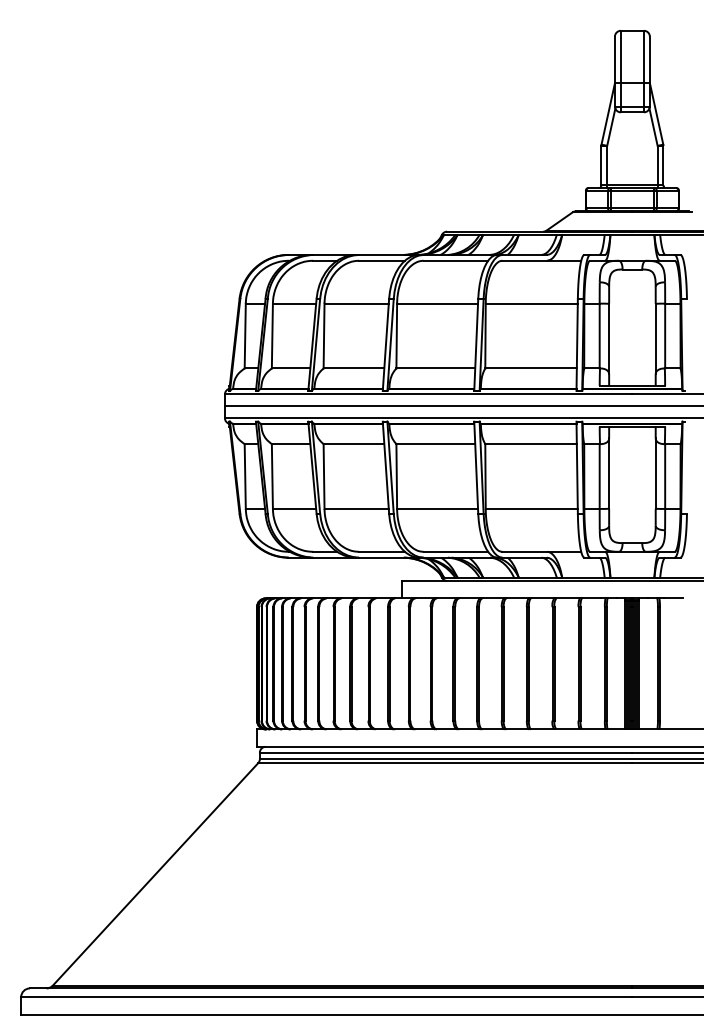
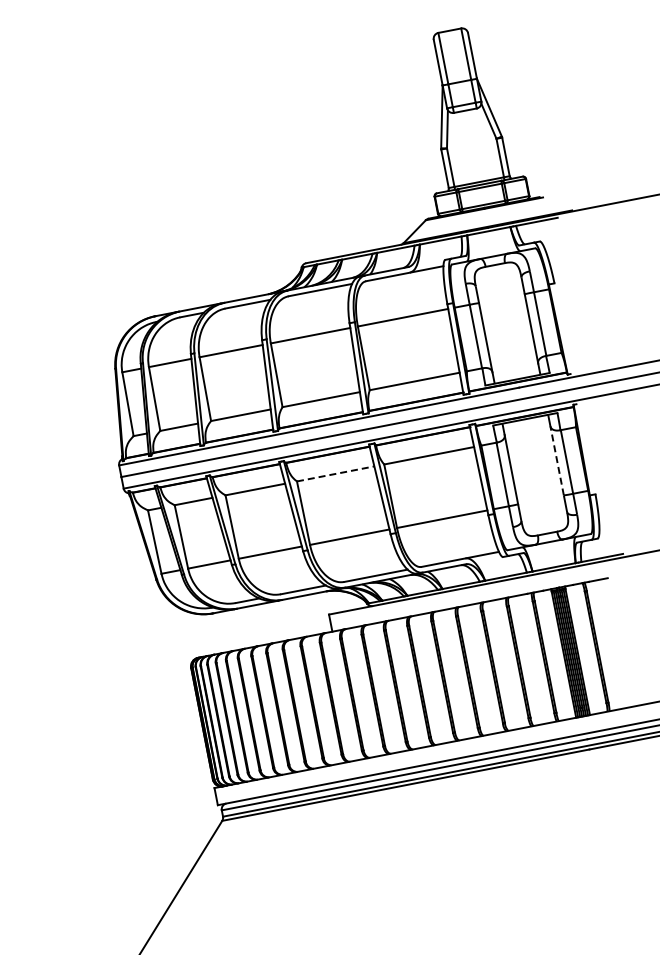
line: (436, 444) -> (336, 474), solid -> dashed
line: (655, 473) -> (556, 460), solid -> dashed

